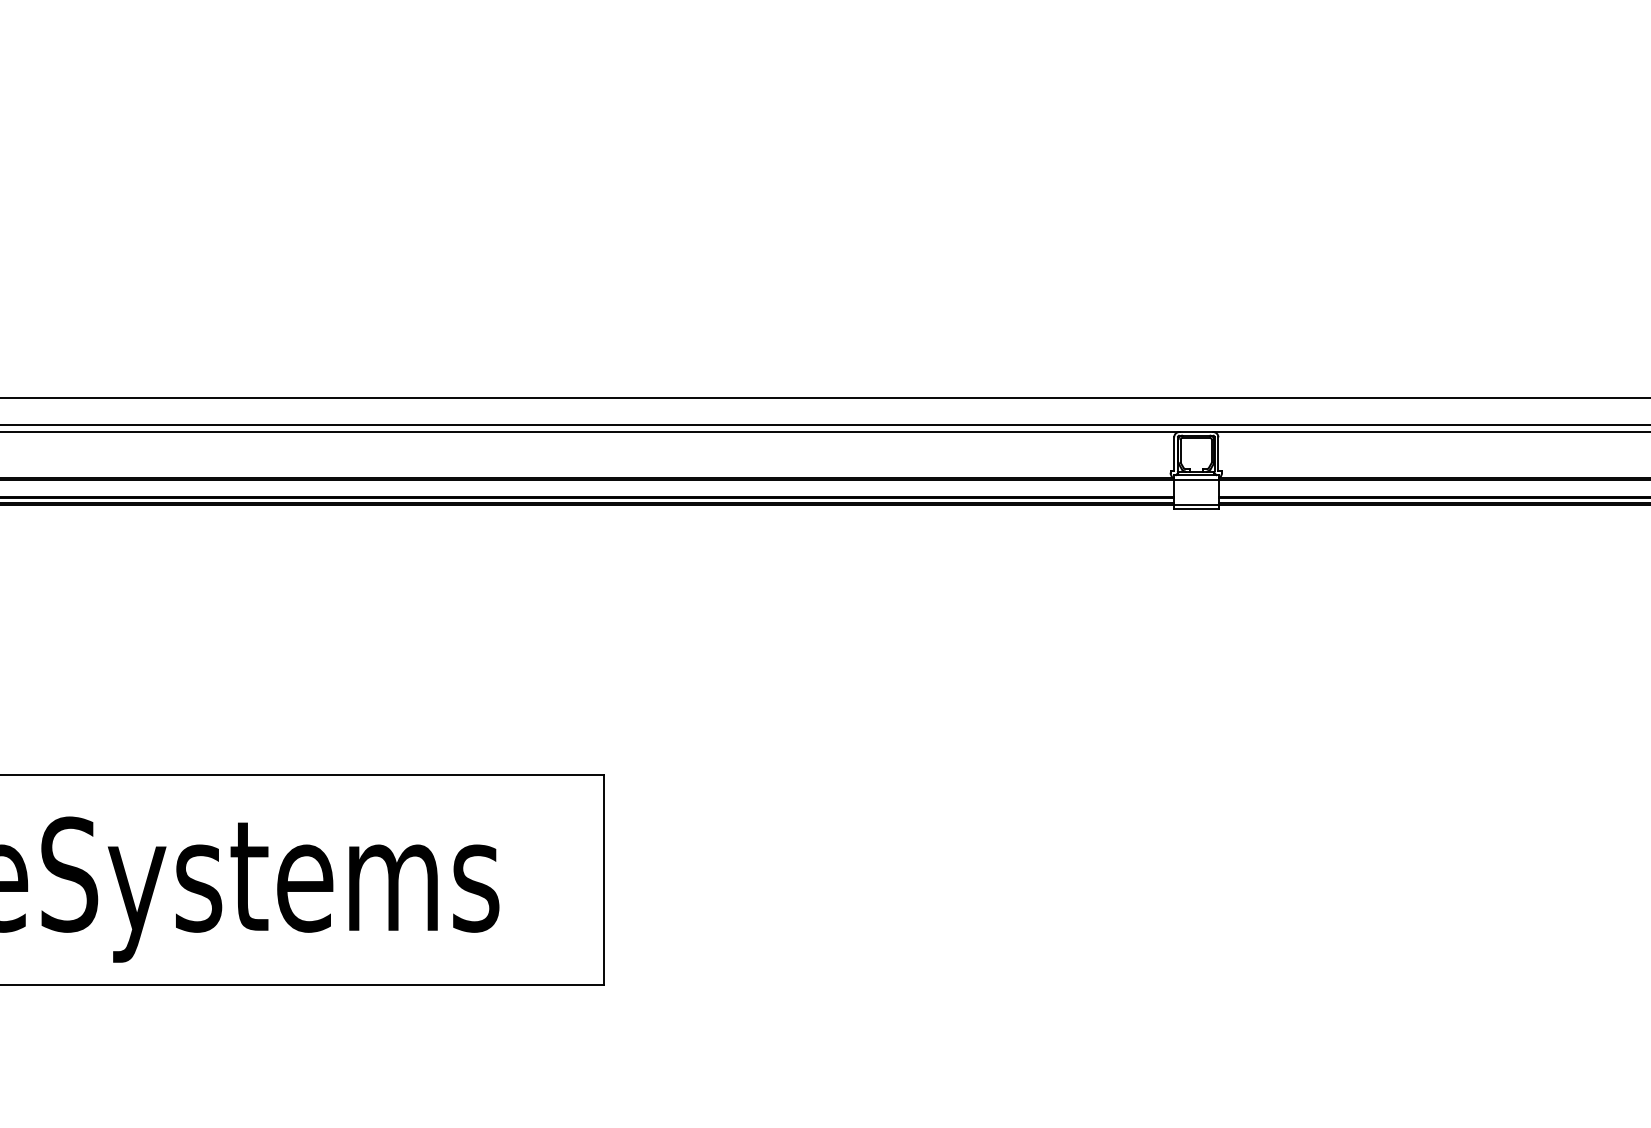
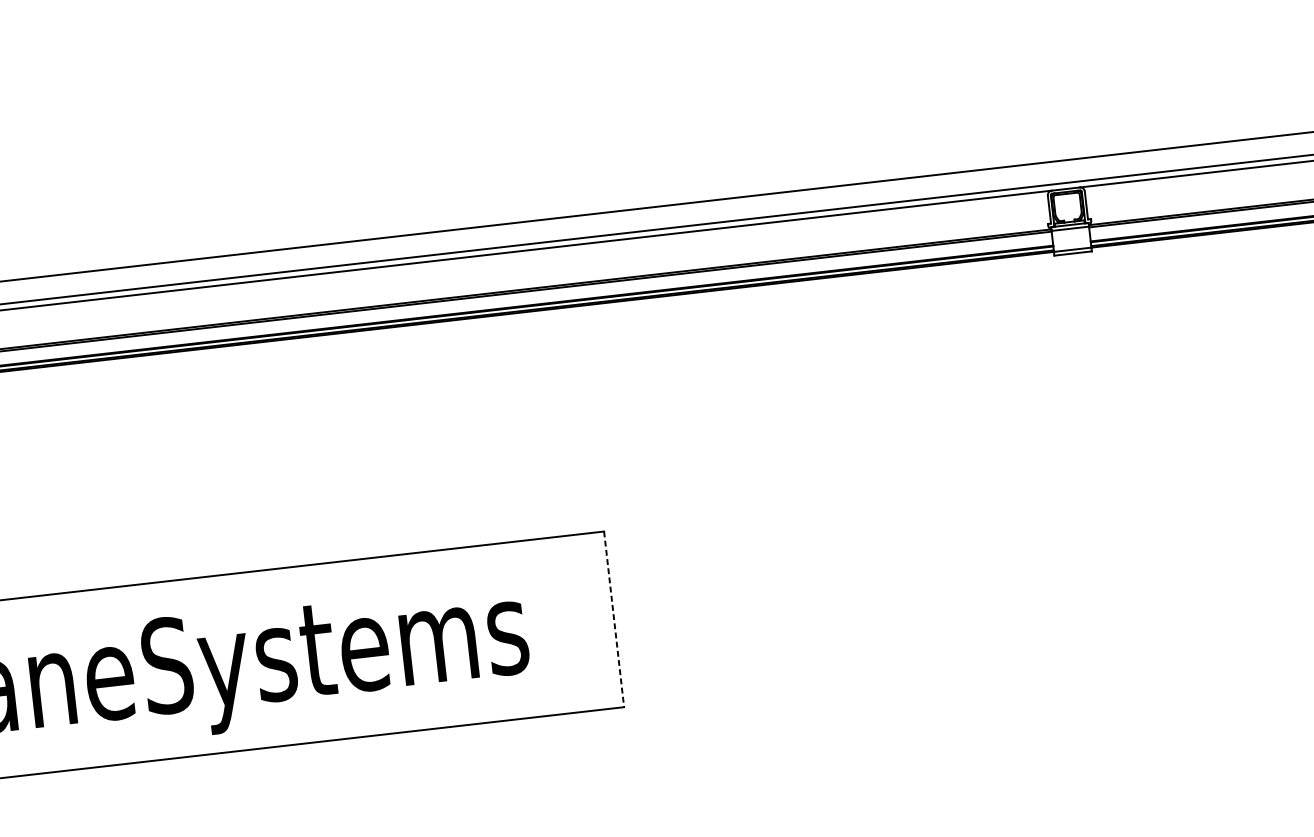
line: (604, 880) -> (614, 619), solid -> dashed

